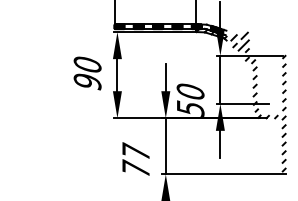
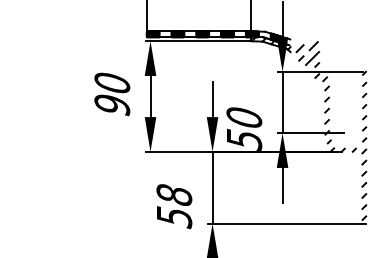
text: (136, 160) -> (174, 205), 77 -> 58

